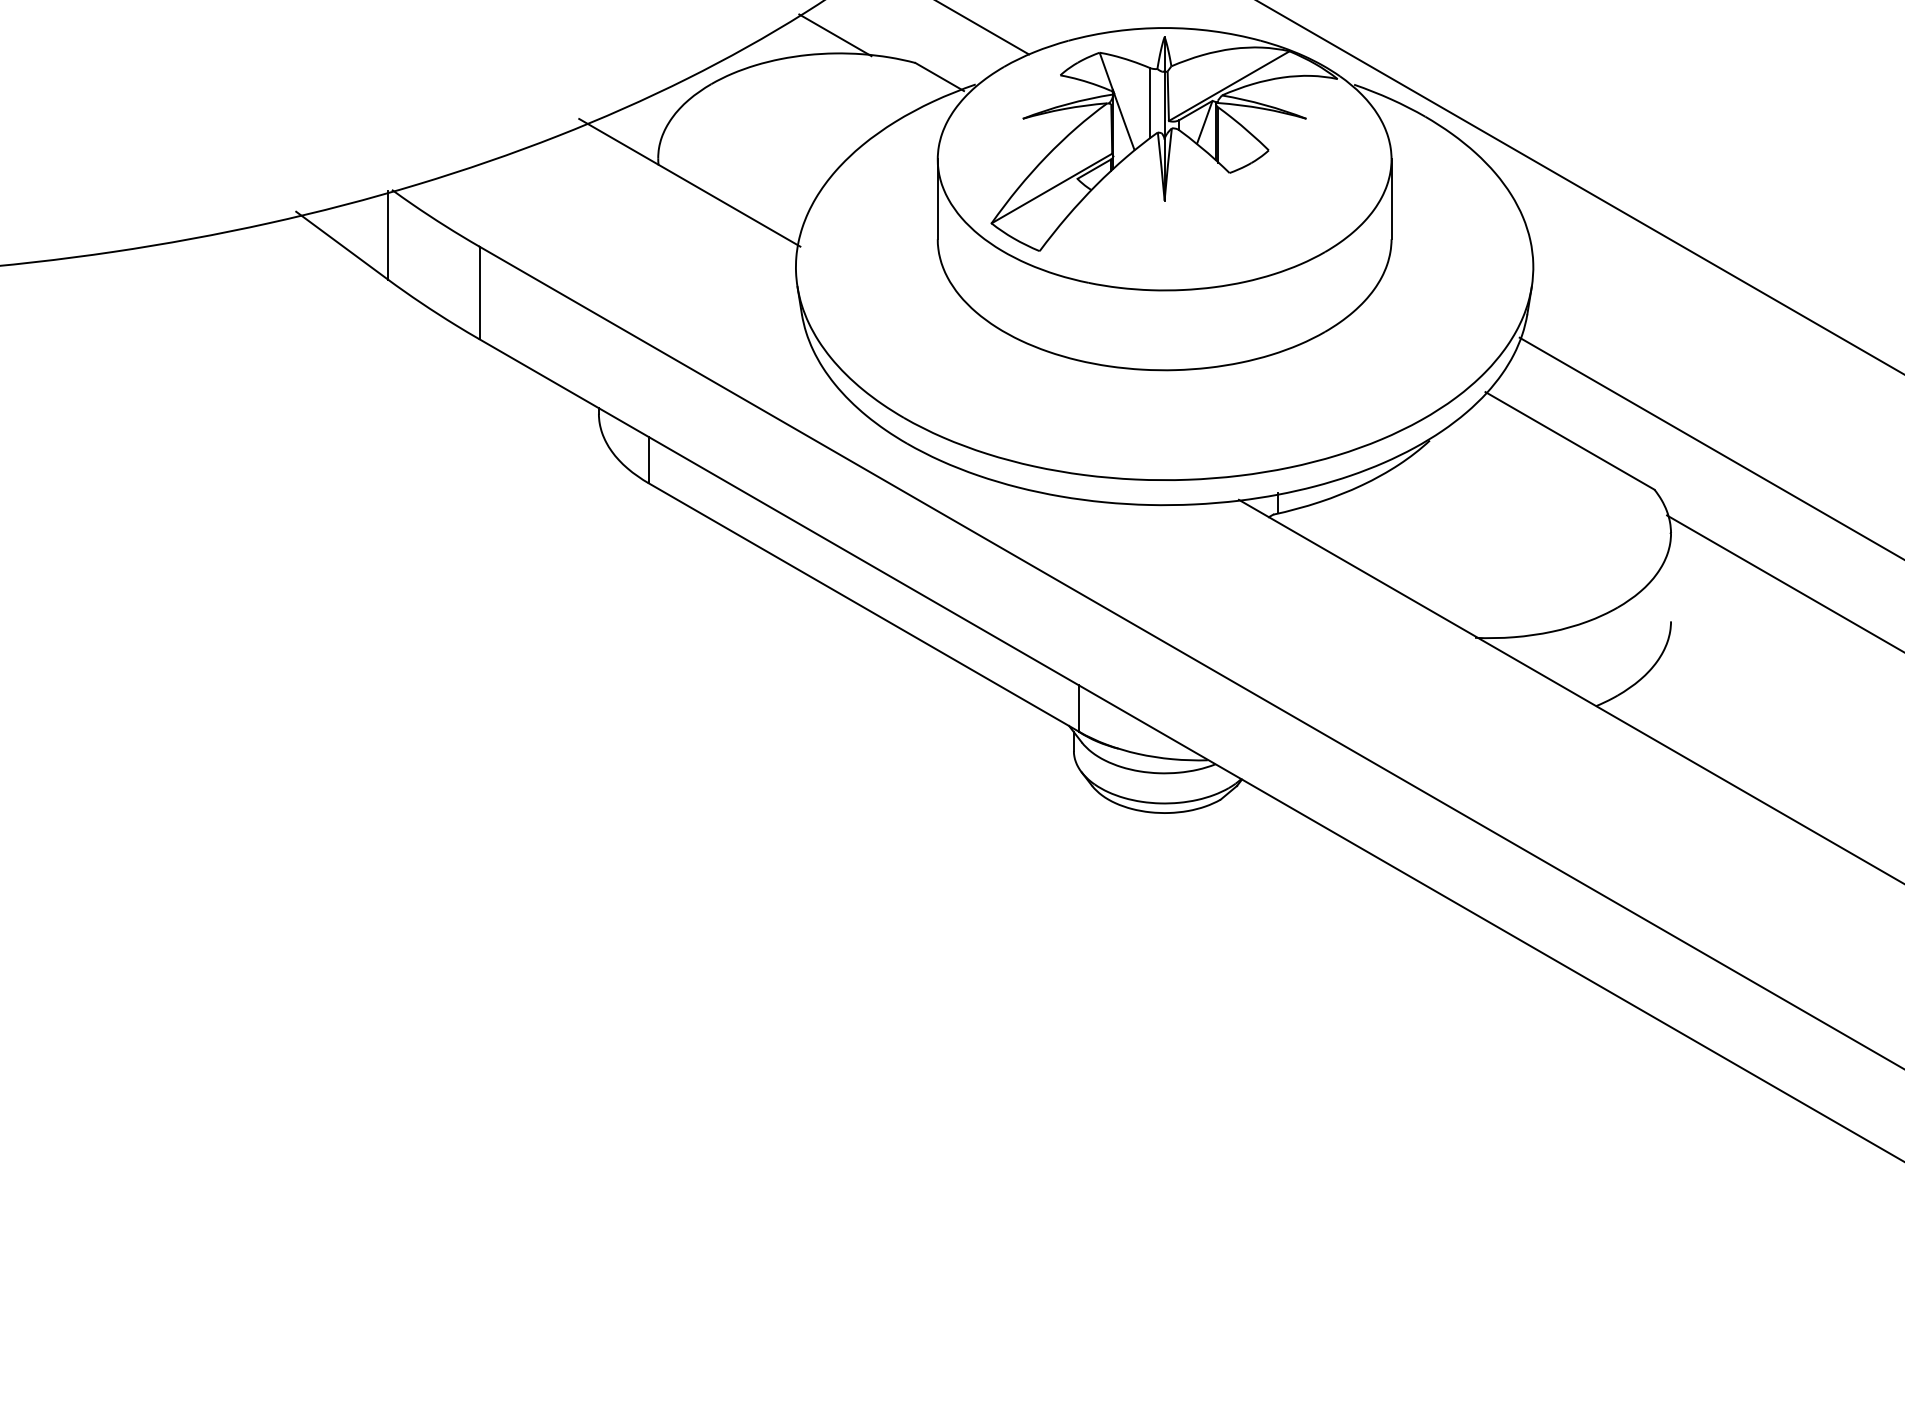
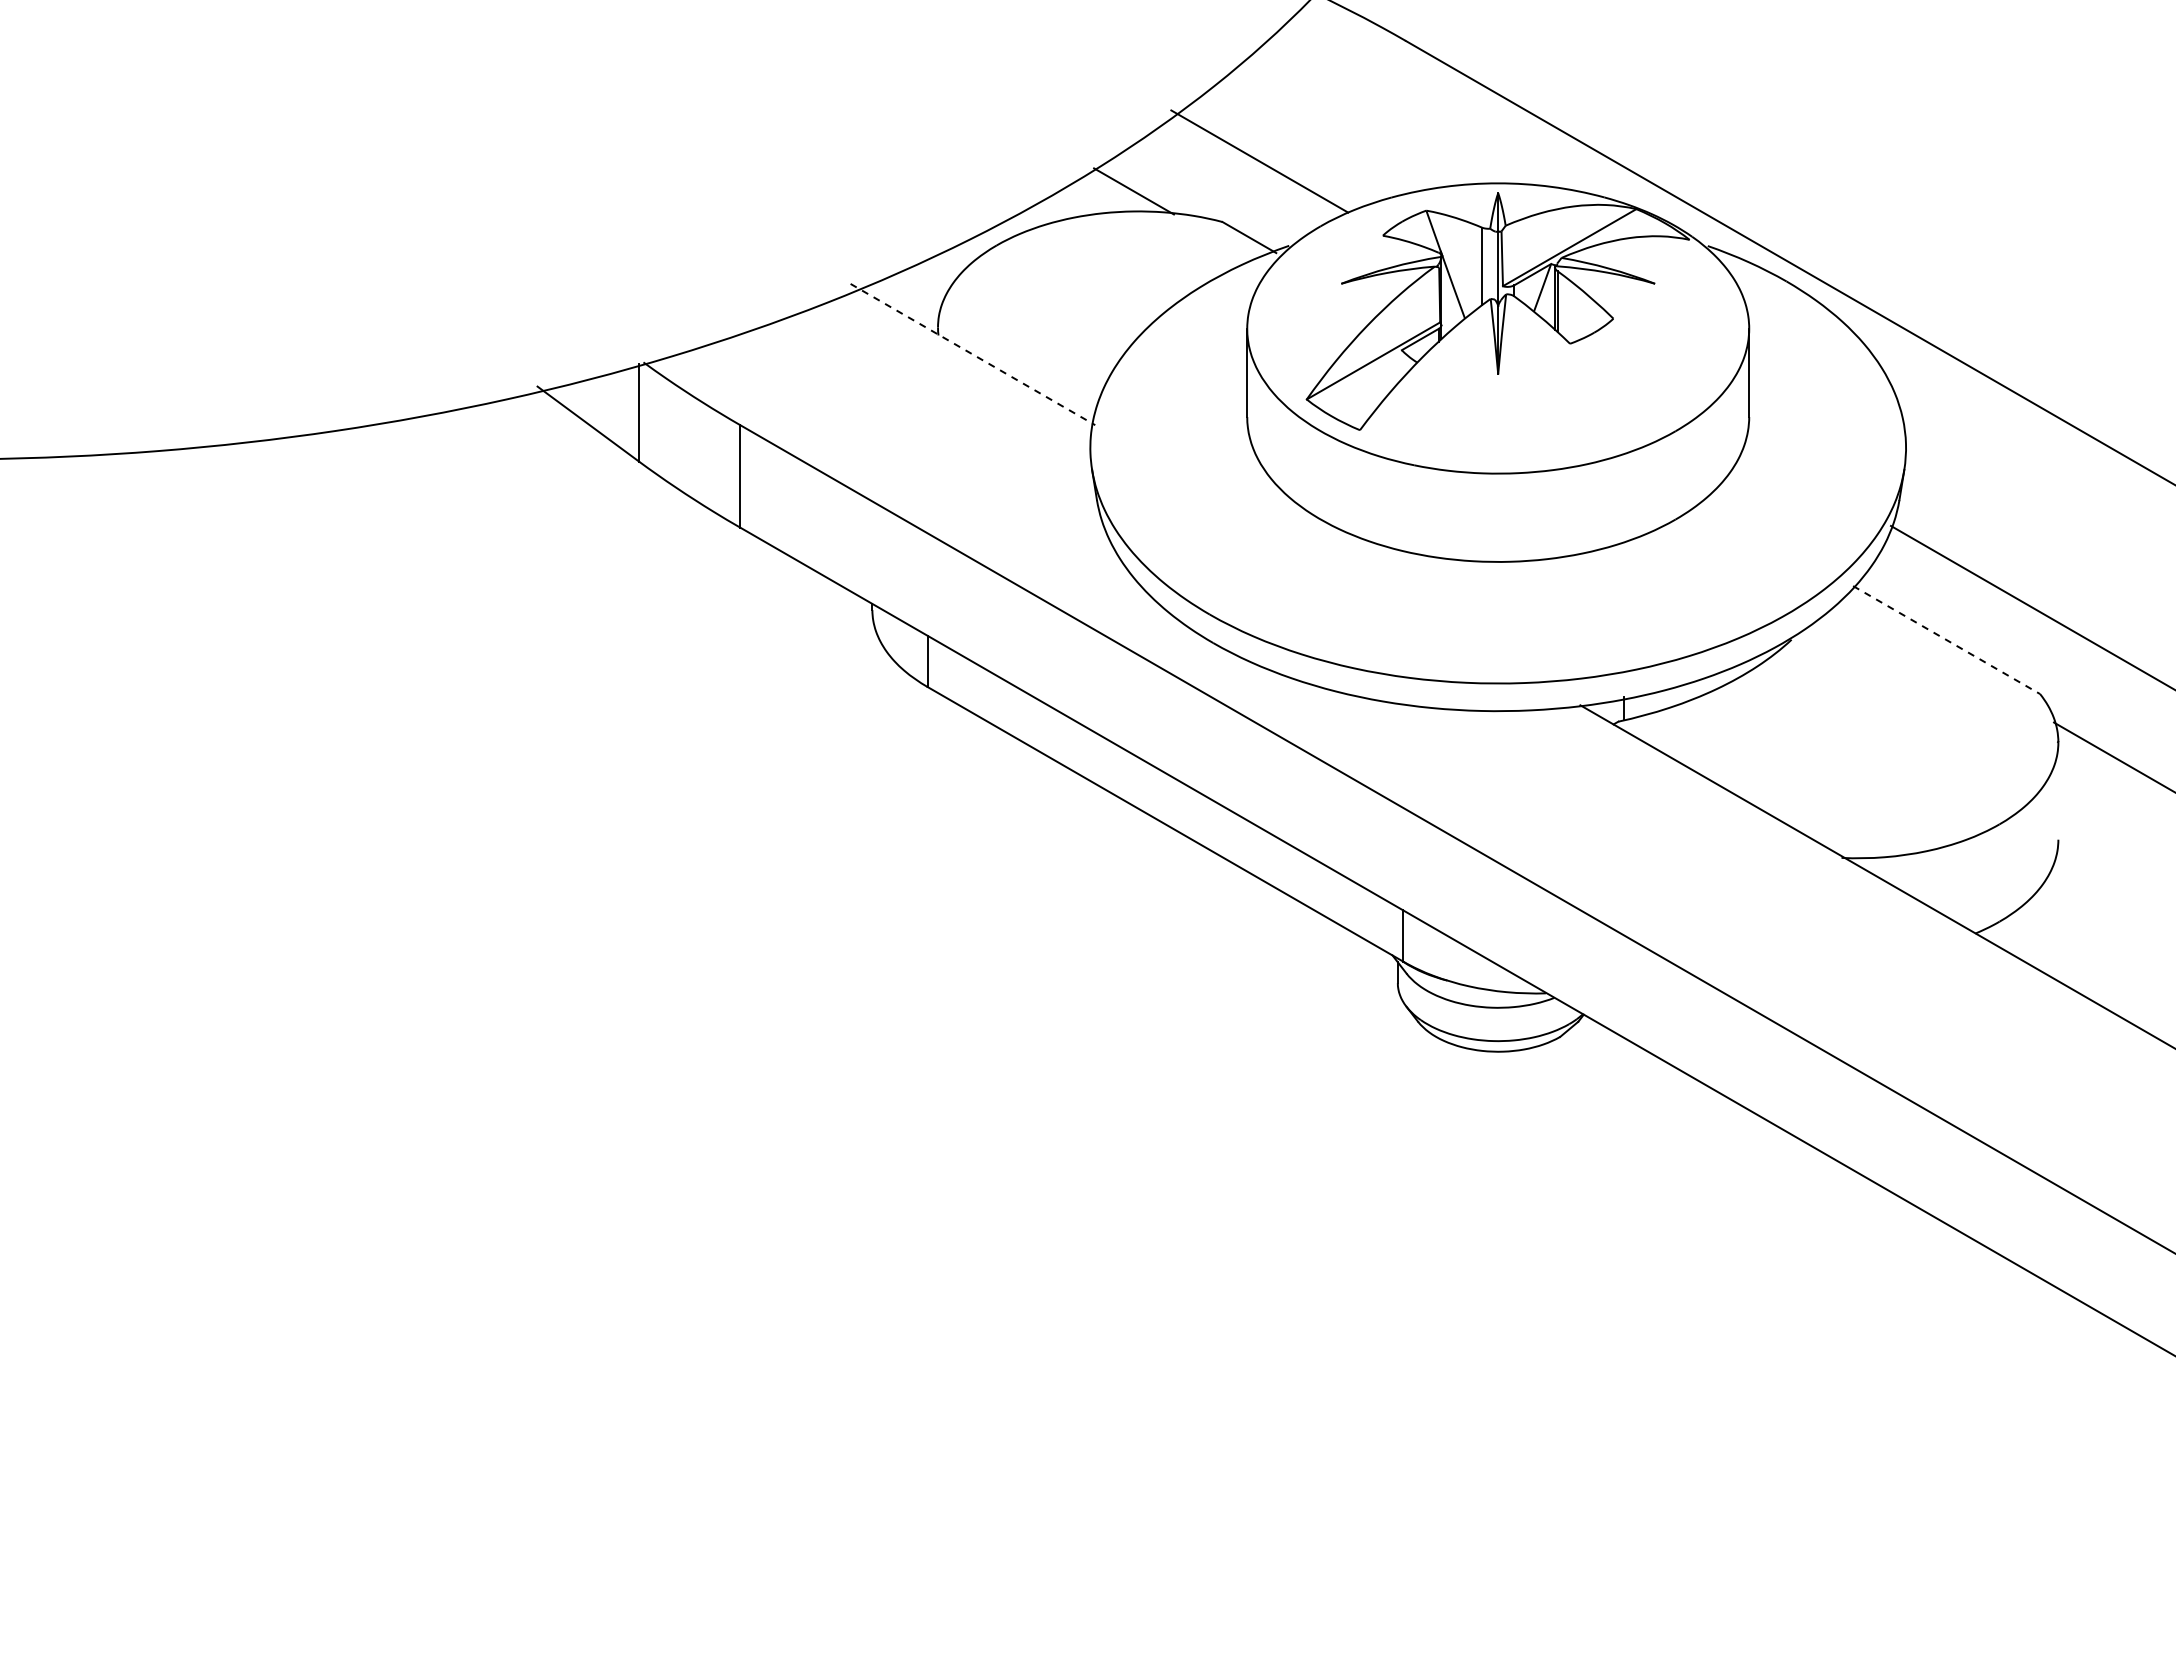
line: (690, 182) -> (973, 354), solid -> dashed
line: (1569, 441) -> (1946, 640), solid -> dashed

